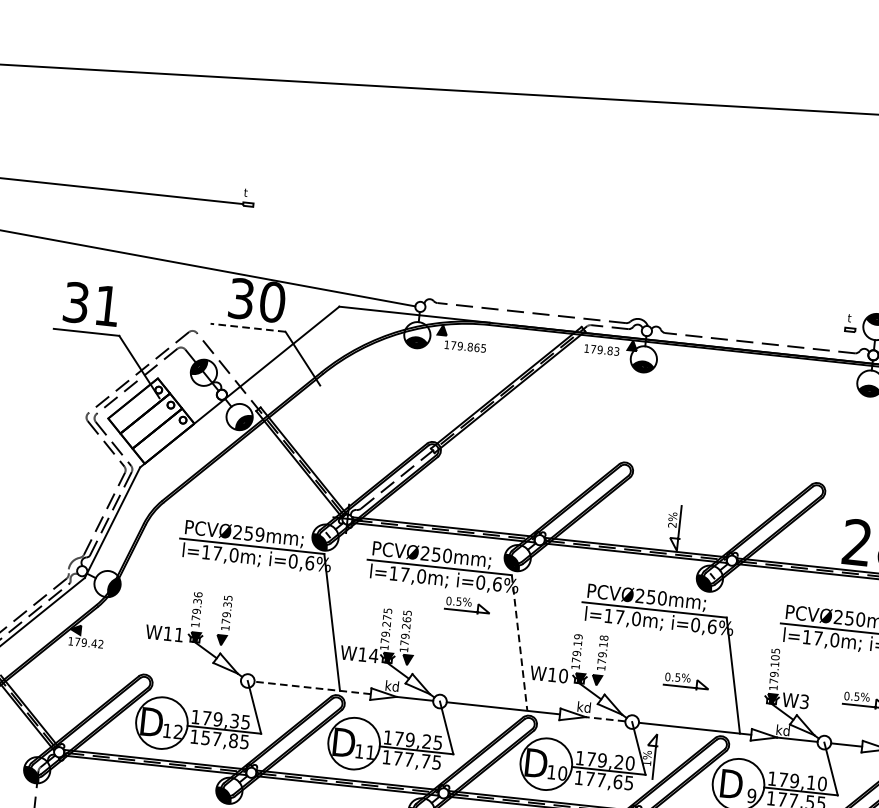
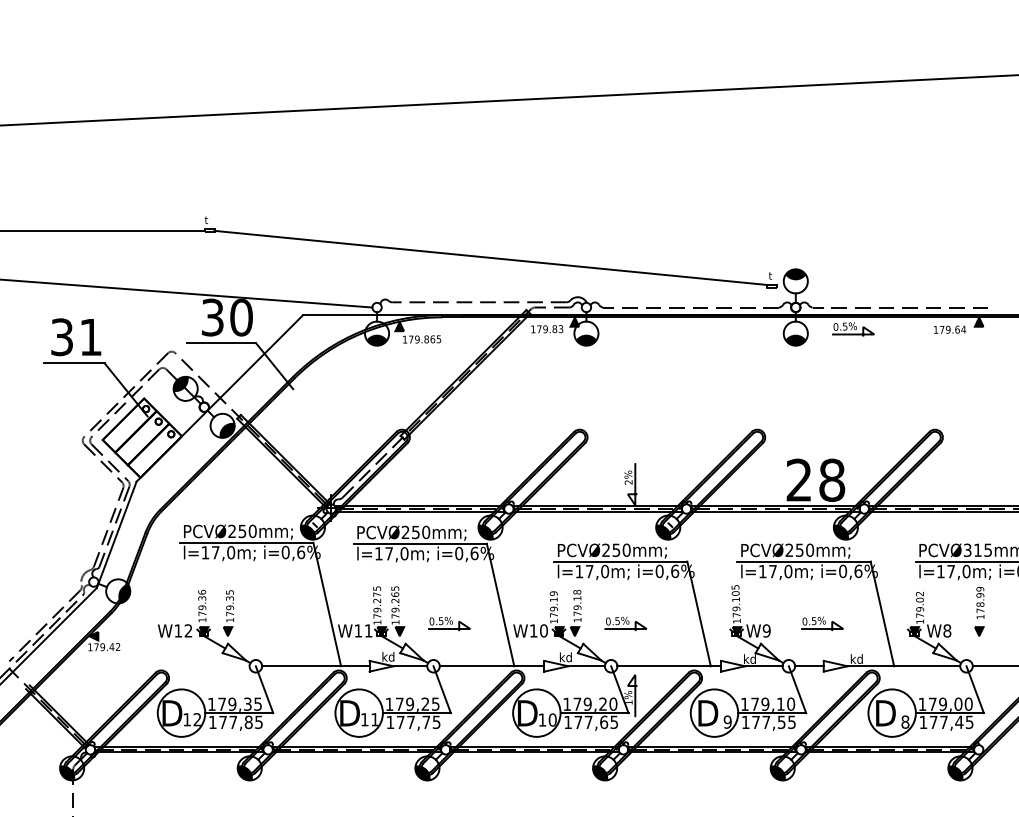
line: (548, 265) -> (490, 257), added
line: (247, 327) -> (221, 343), dashed -> solid
text: (259, 534) -> (252, 531), PCVØ259mm; -> PCVØ250mm;
part: (467, 605) -> (449, 623), moved
text: (179, 634) -> (188, 630), W11 -> W12
line: (519, 643) -> (500, 605), dashed -> solid
text: (373, 655) -> (368, 630), W14 -> W11
part: (686, 681) -> (625, 623), moved
line: (312, 688) -> (315, 666), dashed -> solid
text: (804, 701) -> (766, 630), W3 -> W9
line: (605, 719) -> (586, 666), dashed -> solid
text: (205, 737) -> (222, 722), 157,85 -> 177,85

